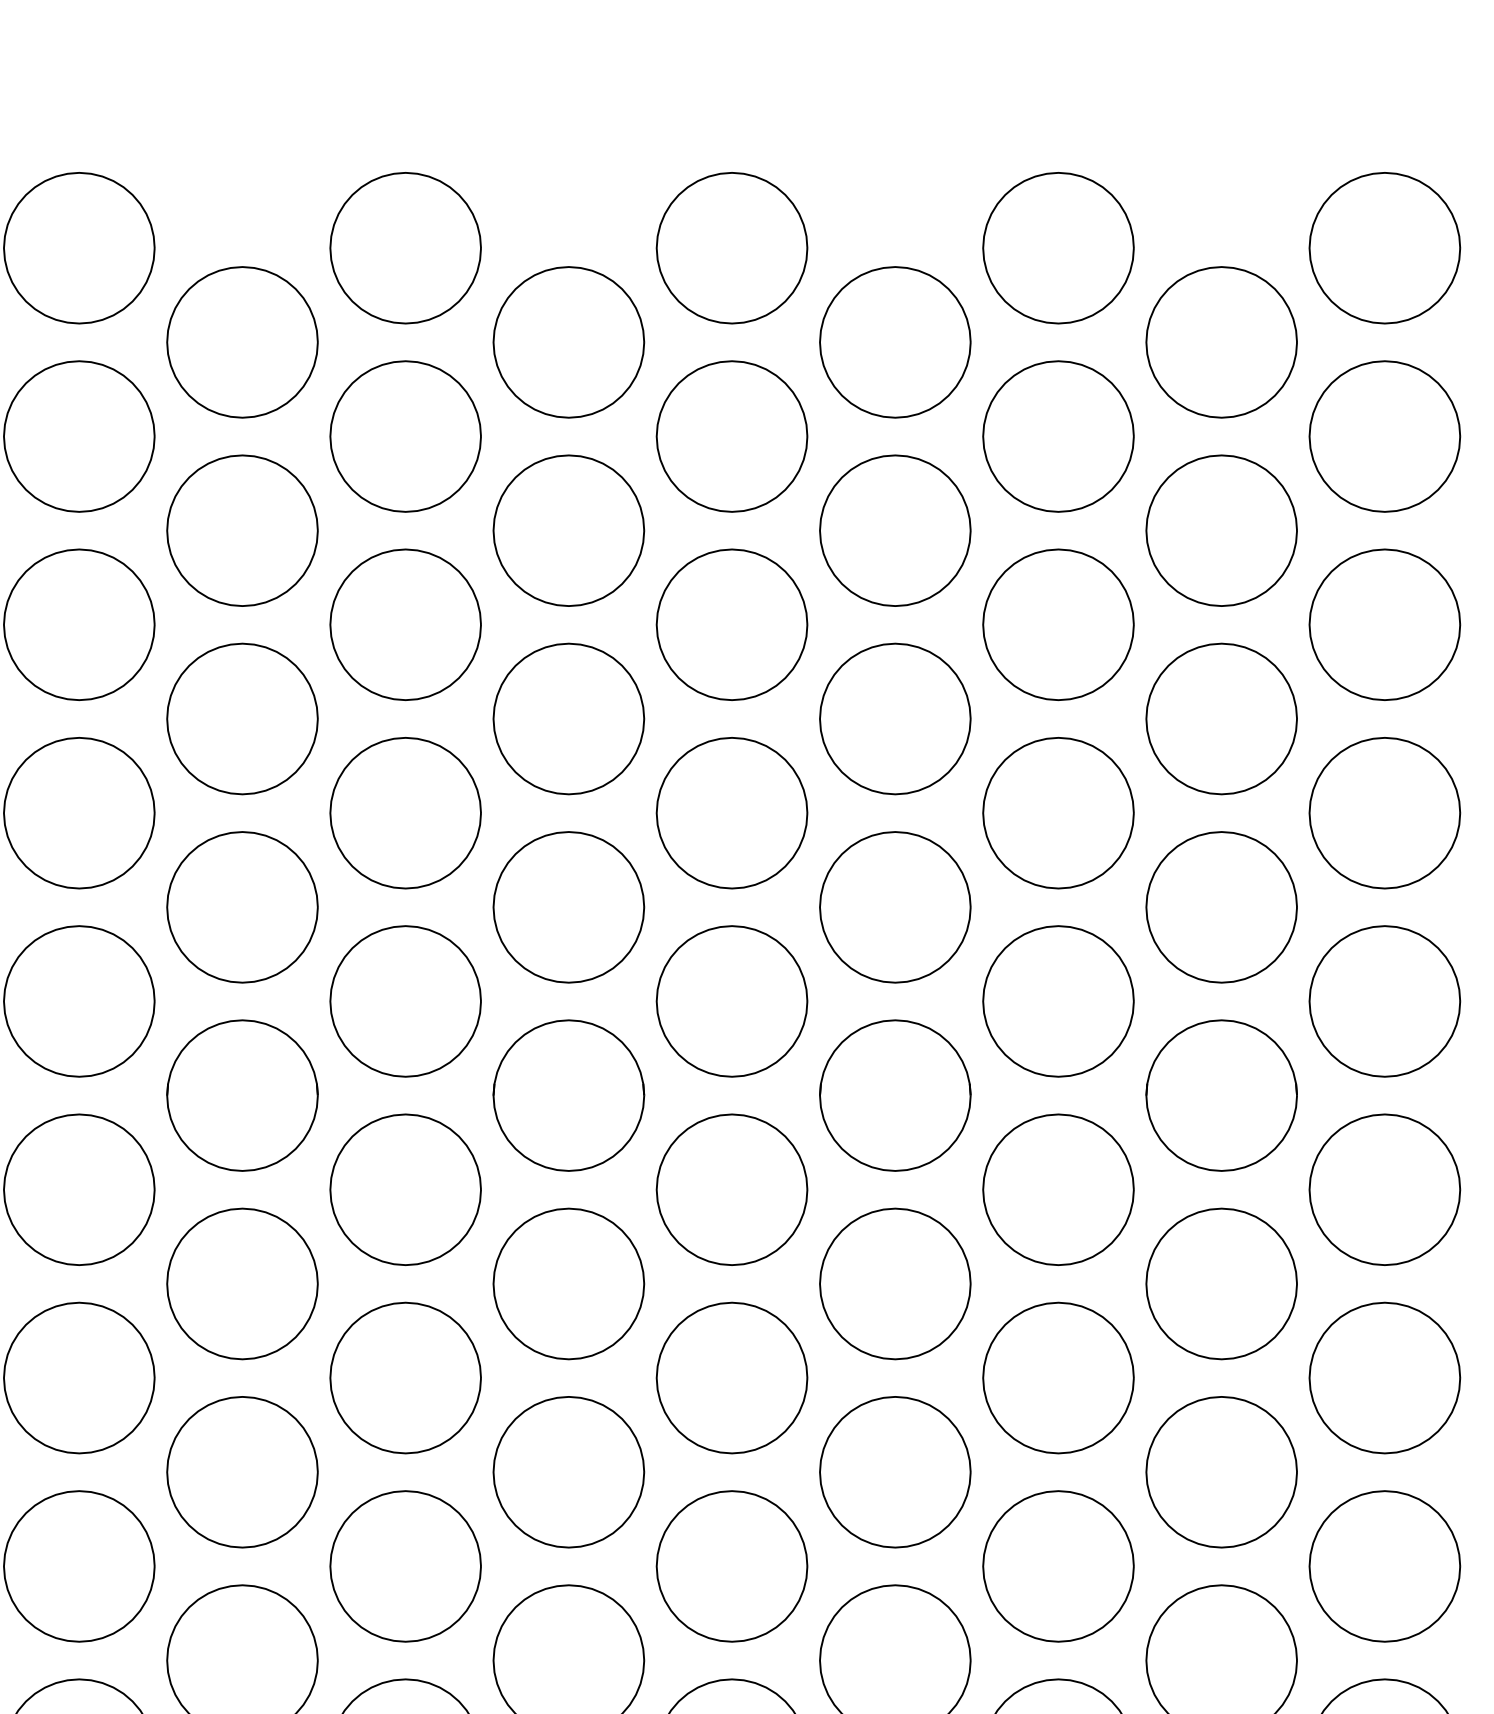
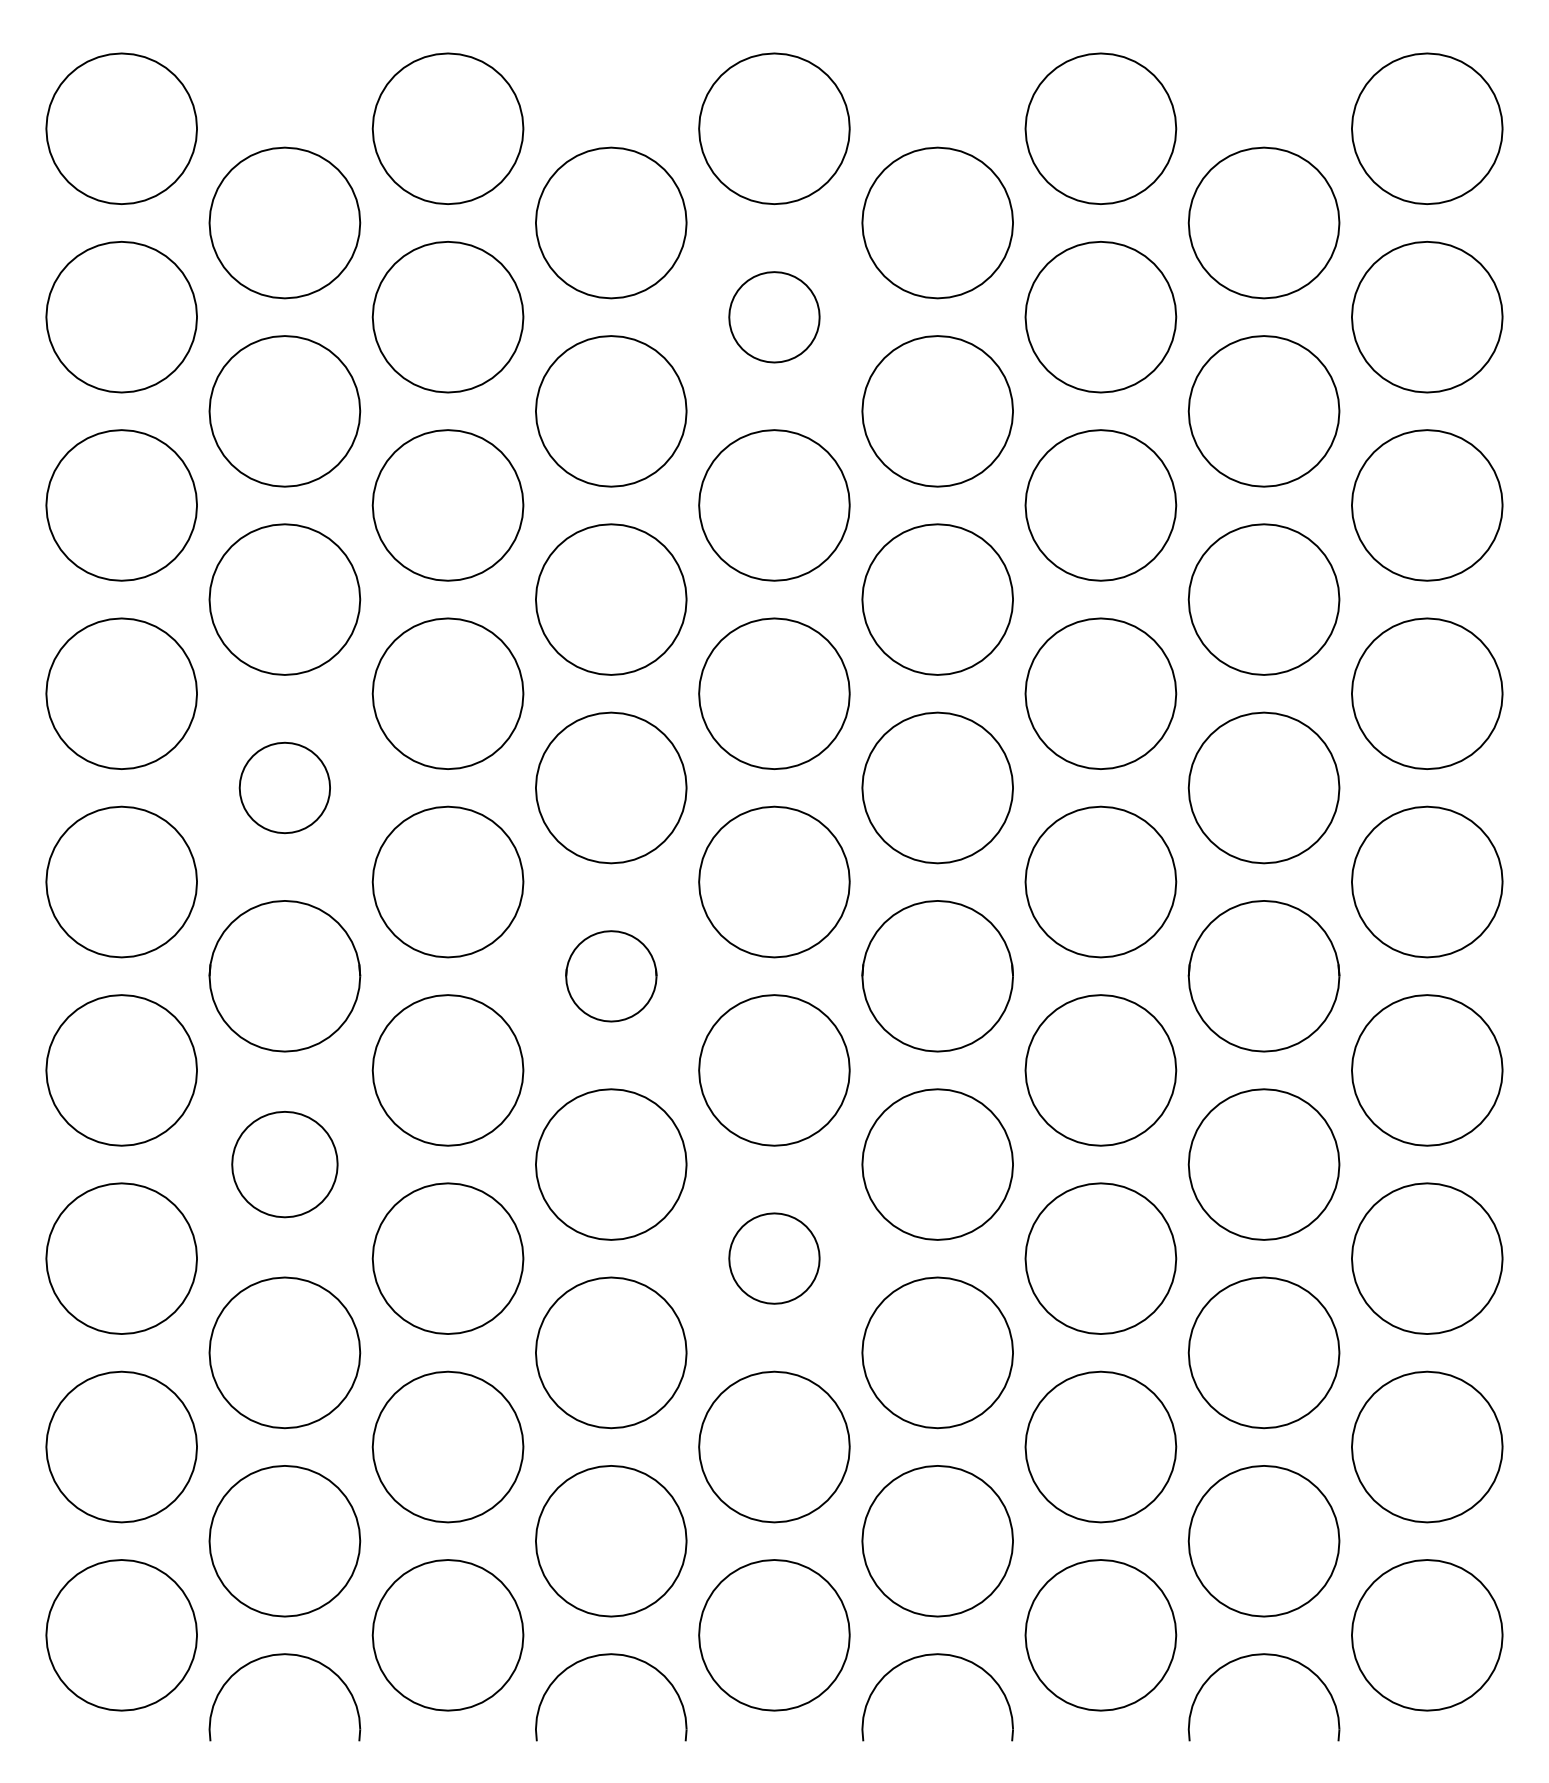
part: (732, 436) -> (774, 317), size x0.6
part: (242, 906) -> (284, 787), size x0.6
part: (569, 1095) -> (611, 976), size x0.6
part: (242, 1283) -> (284, 1164), size x0.7
part: (732, 1377) -> (774, 1258), size x0.6

